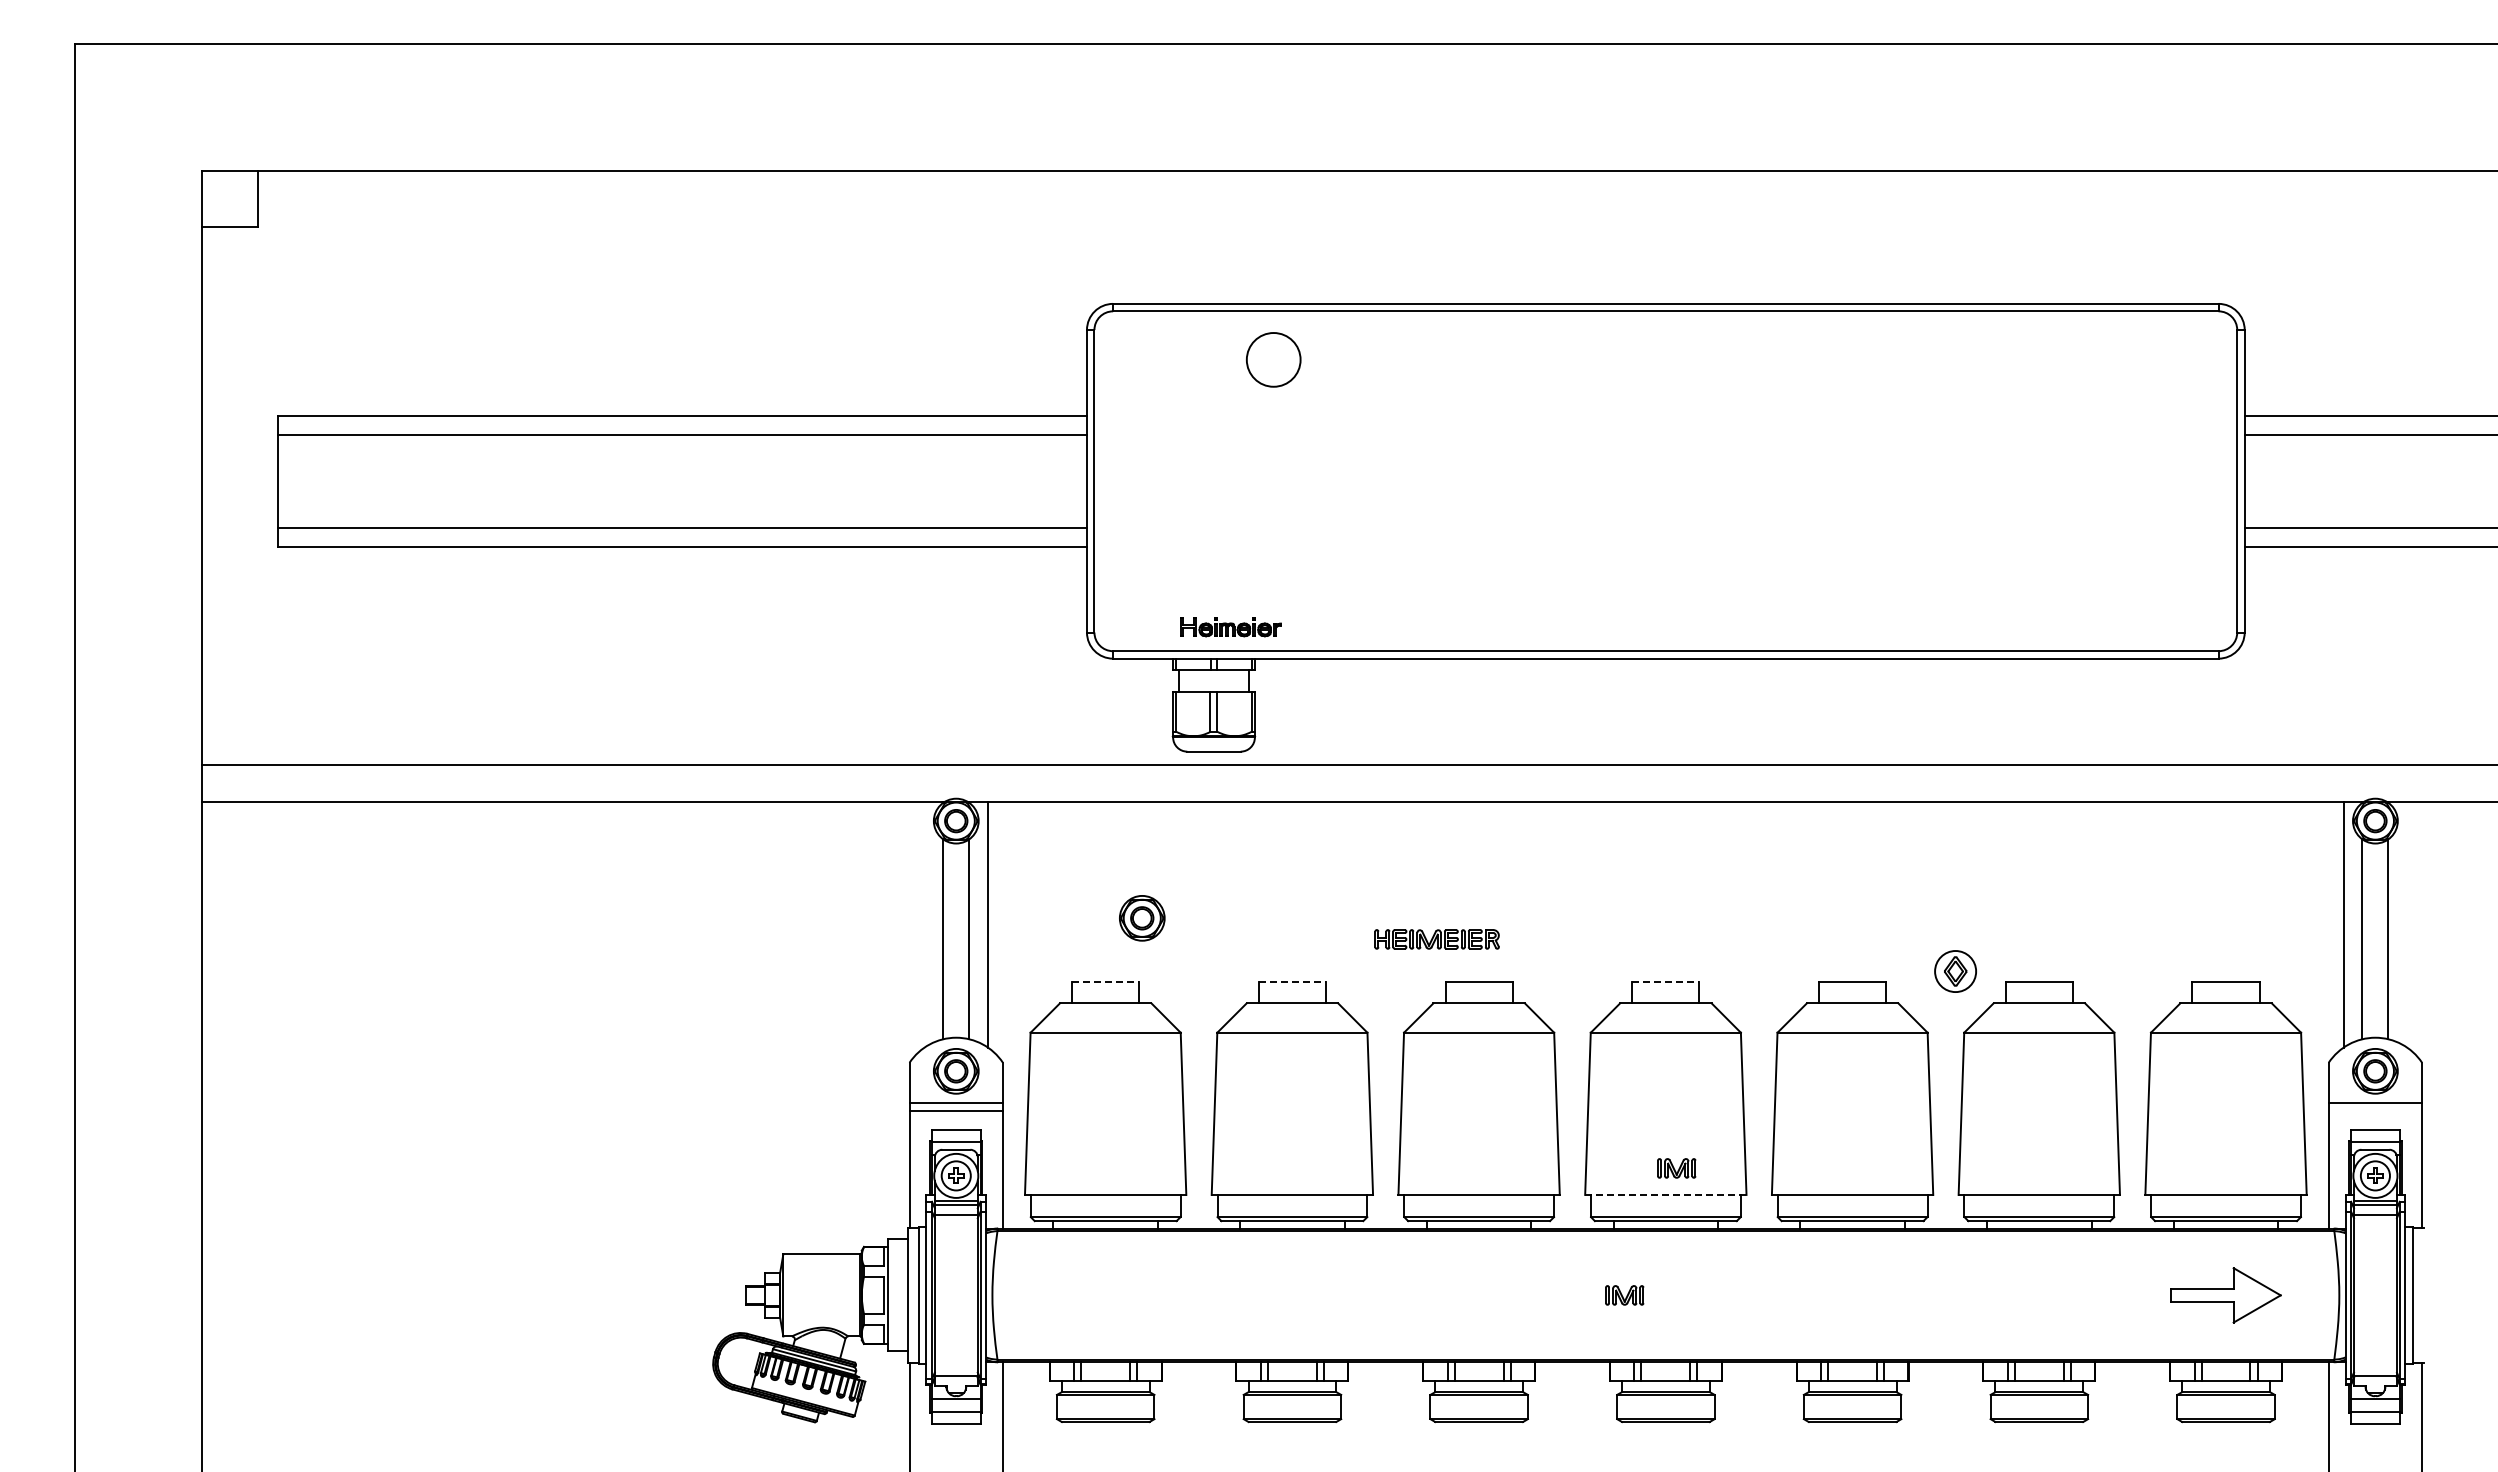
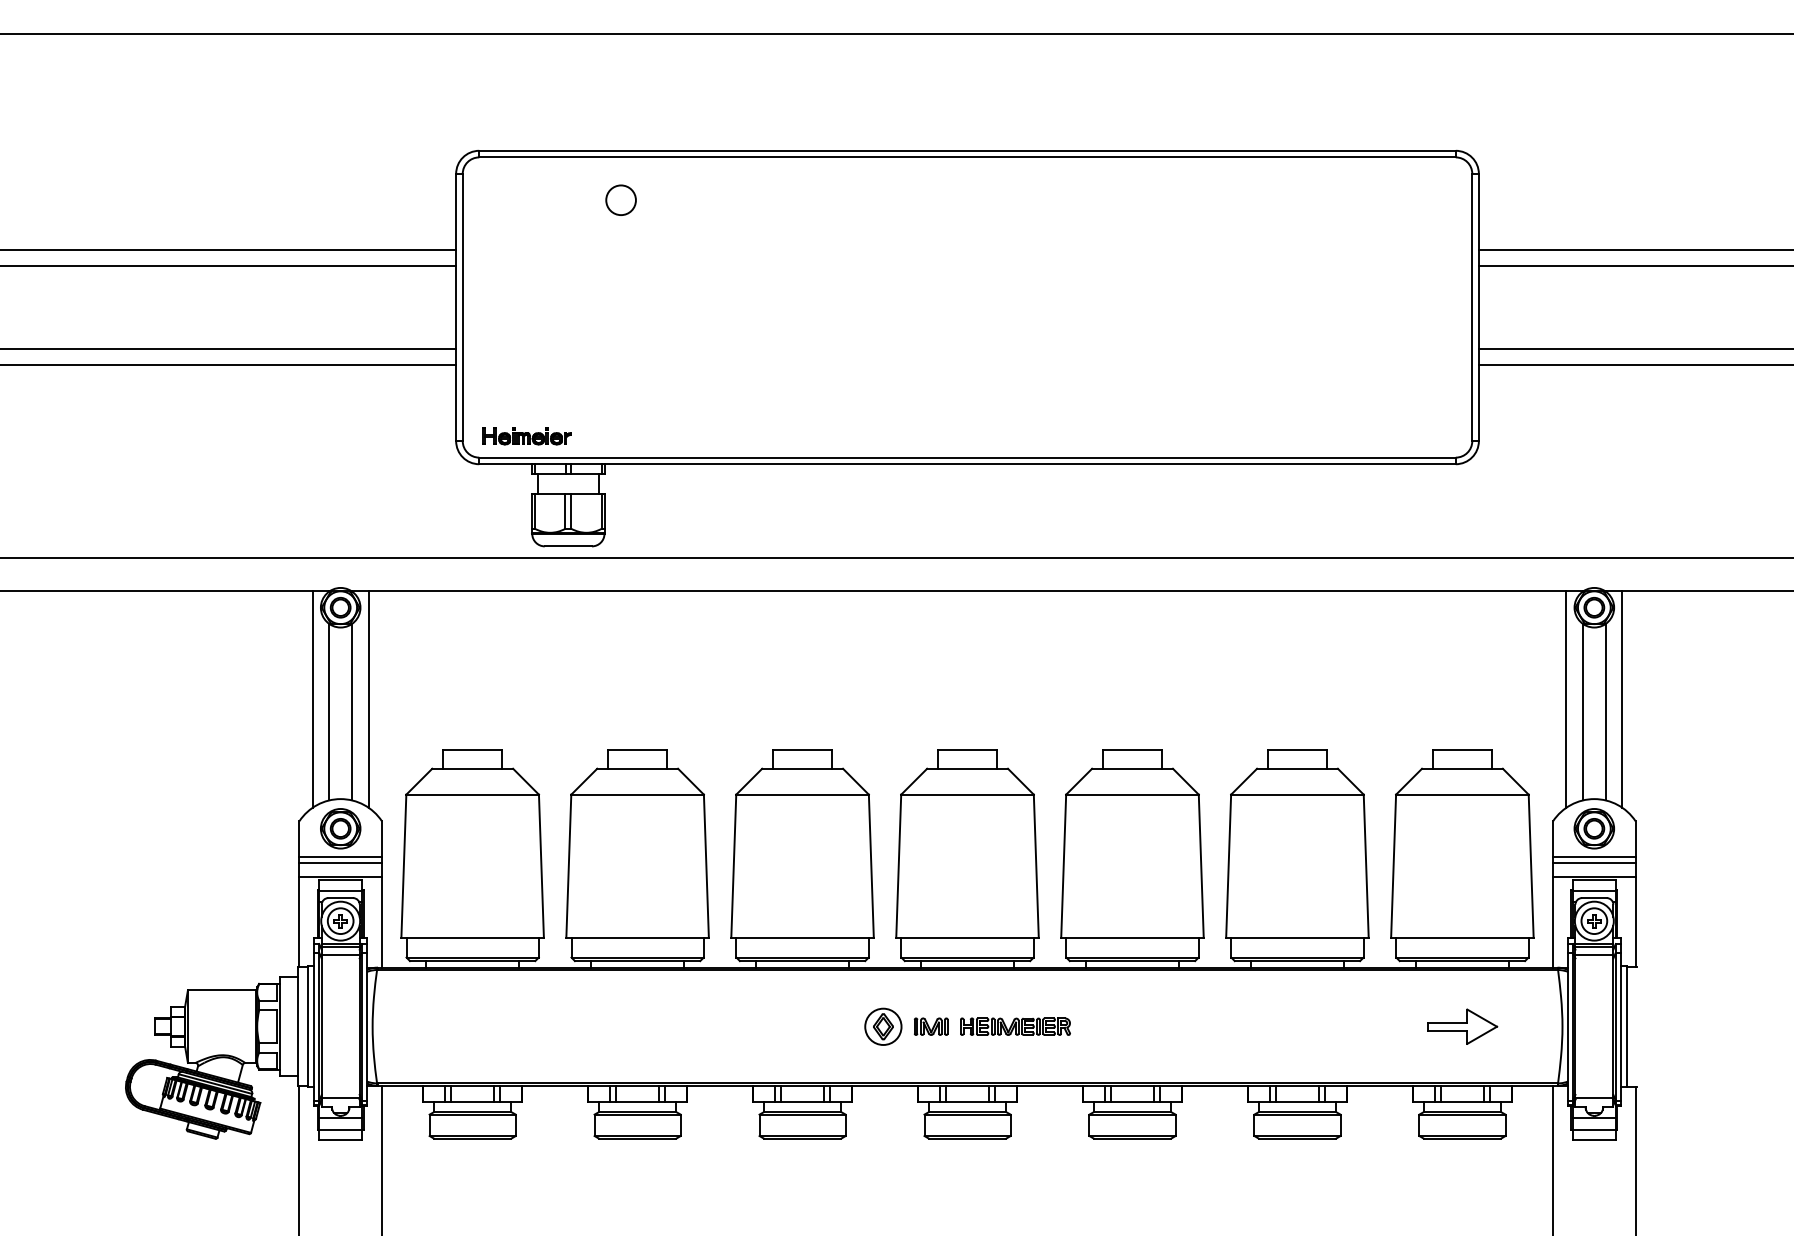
circle: (1273, 359) -> (620, 199), size x0.62
part: (1230, 627) -> (526, 436), moved
part: (1142, 918) -> (505, 693), removed
line: (924, 924) -> (312, 699), added
line: (2407, 924) -> (1622, 699), added
part: (1436, 939) -> (1014, 1026), moved
part: (1955, 971) -> (883, 1026), moved
line: (1105, 982) -> (472, 750), dashed -> solid
line: (1292, 982) -> (637, 750), dashed -> solid
line: (1665, 982) -> (967, 750), dashed -> solid
line: (2375, 1110) -> (1594, 863), added
line: (955, 1125) -> (340, 876), added
line: (2375, 1125) -> (1594, 876), added
part: (1676, 1168) -> (976, 914), removed
line: (1665, 1194) -> (967, 937), dashed -> solid
part: (2226, 1295) -> (1462, 1026), size x0.71

